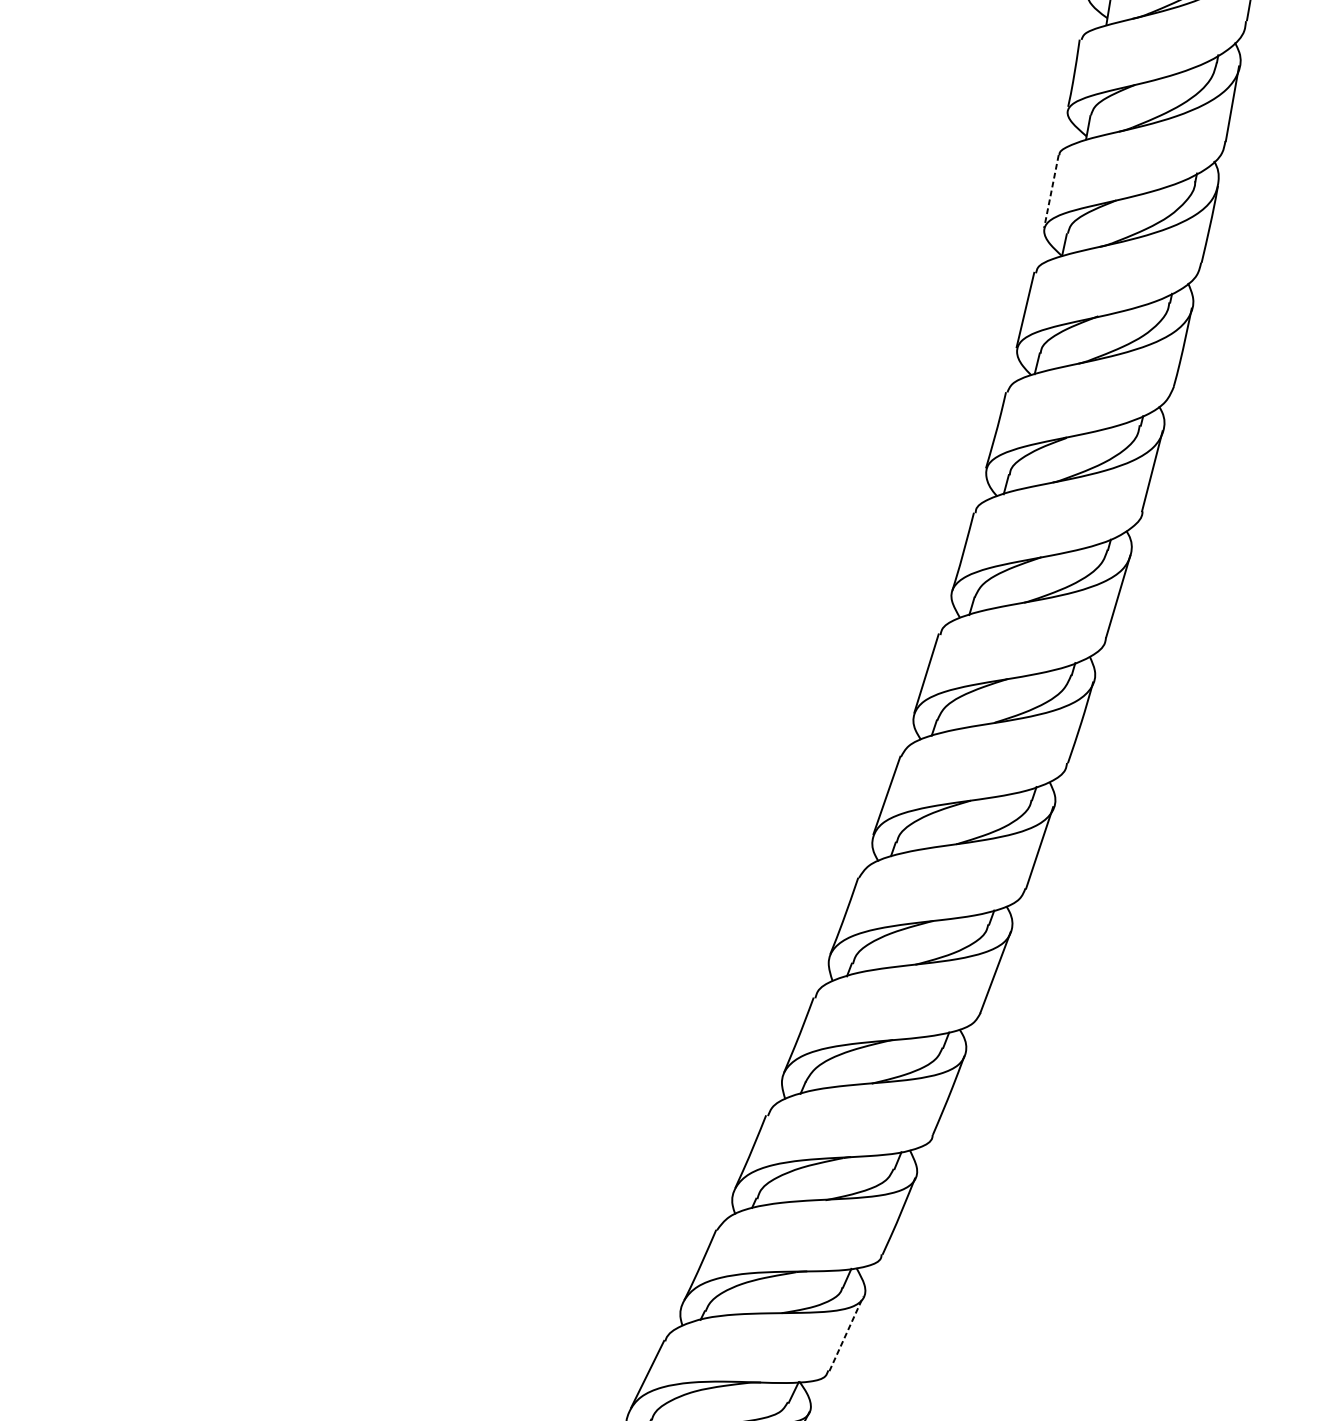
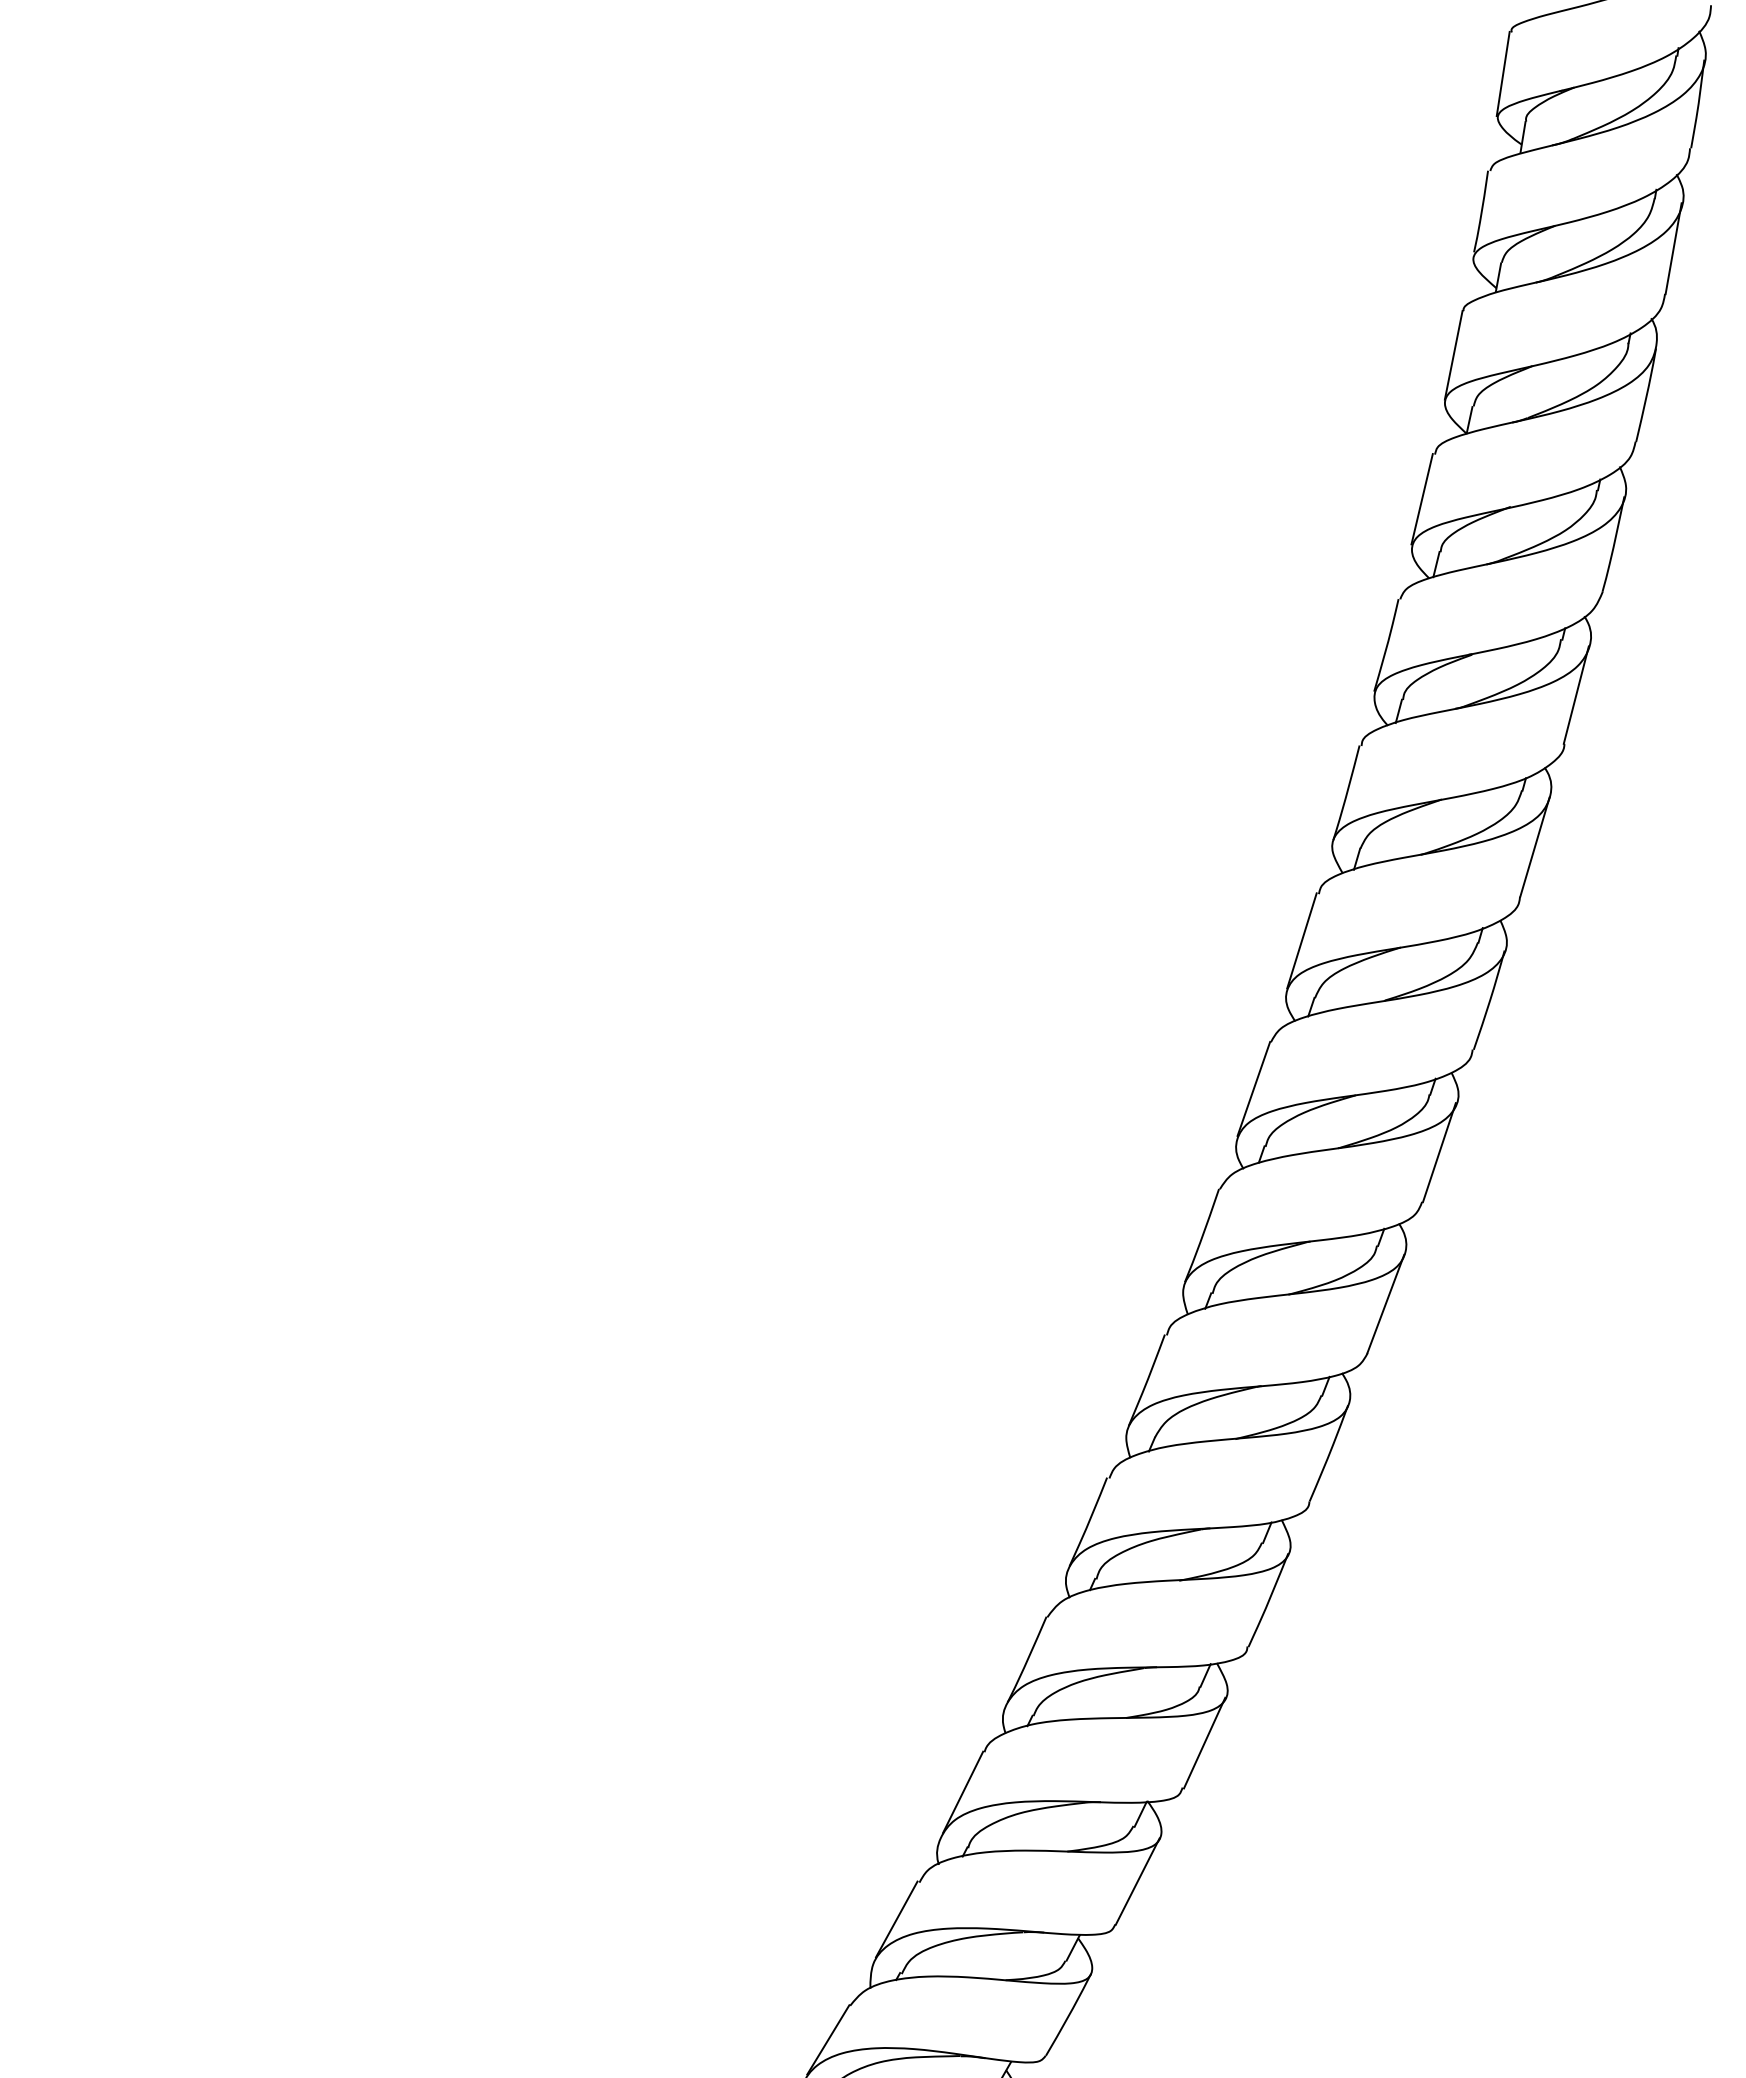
line: (1051, 191) -> (1453, 355), dashed -> solid
line: (846, 1334) -> (1204, 1743), dashed -> solid

